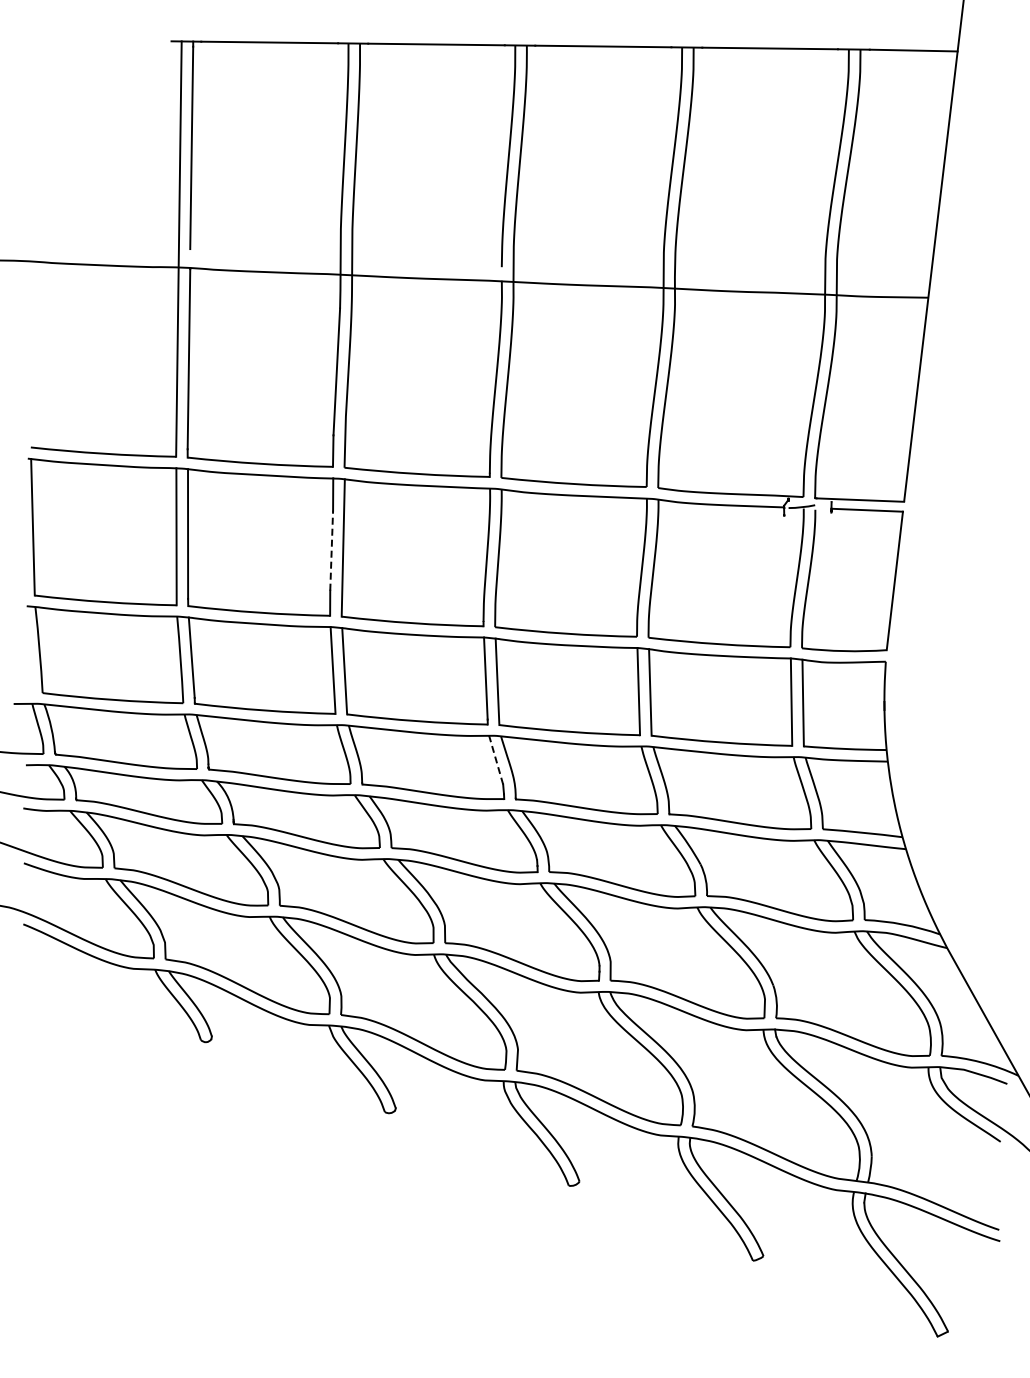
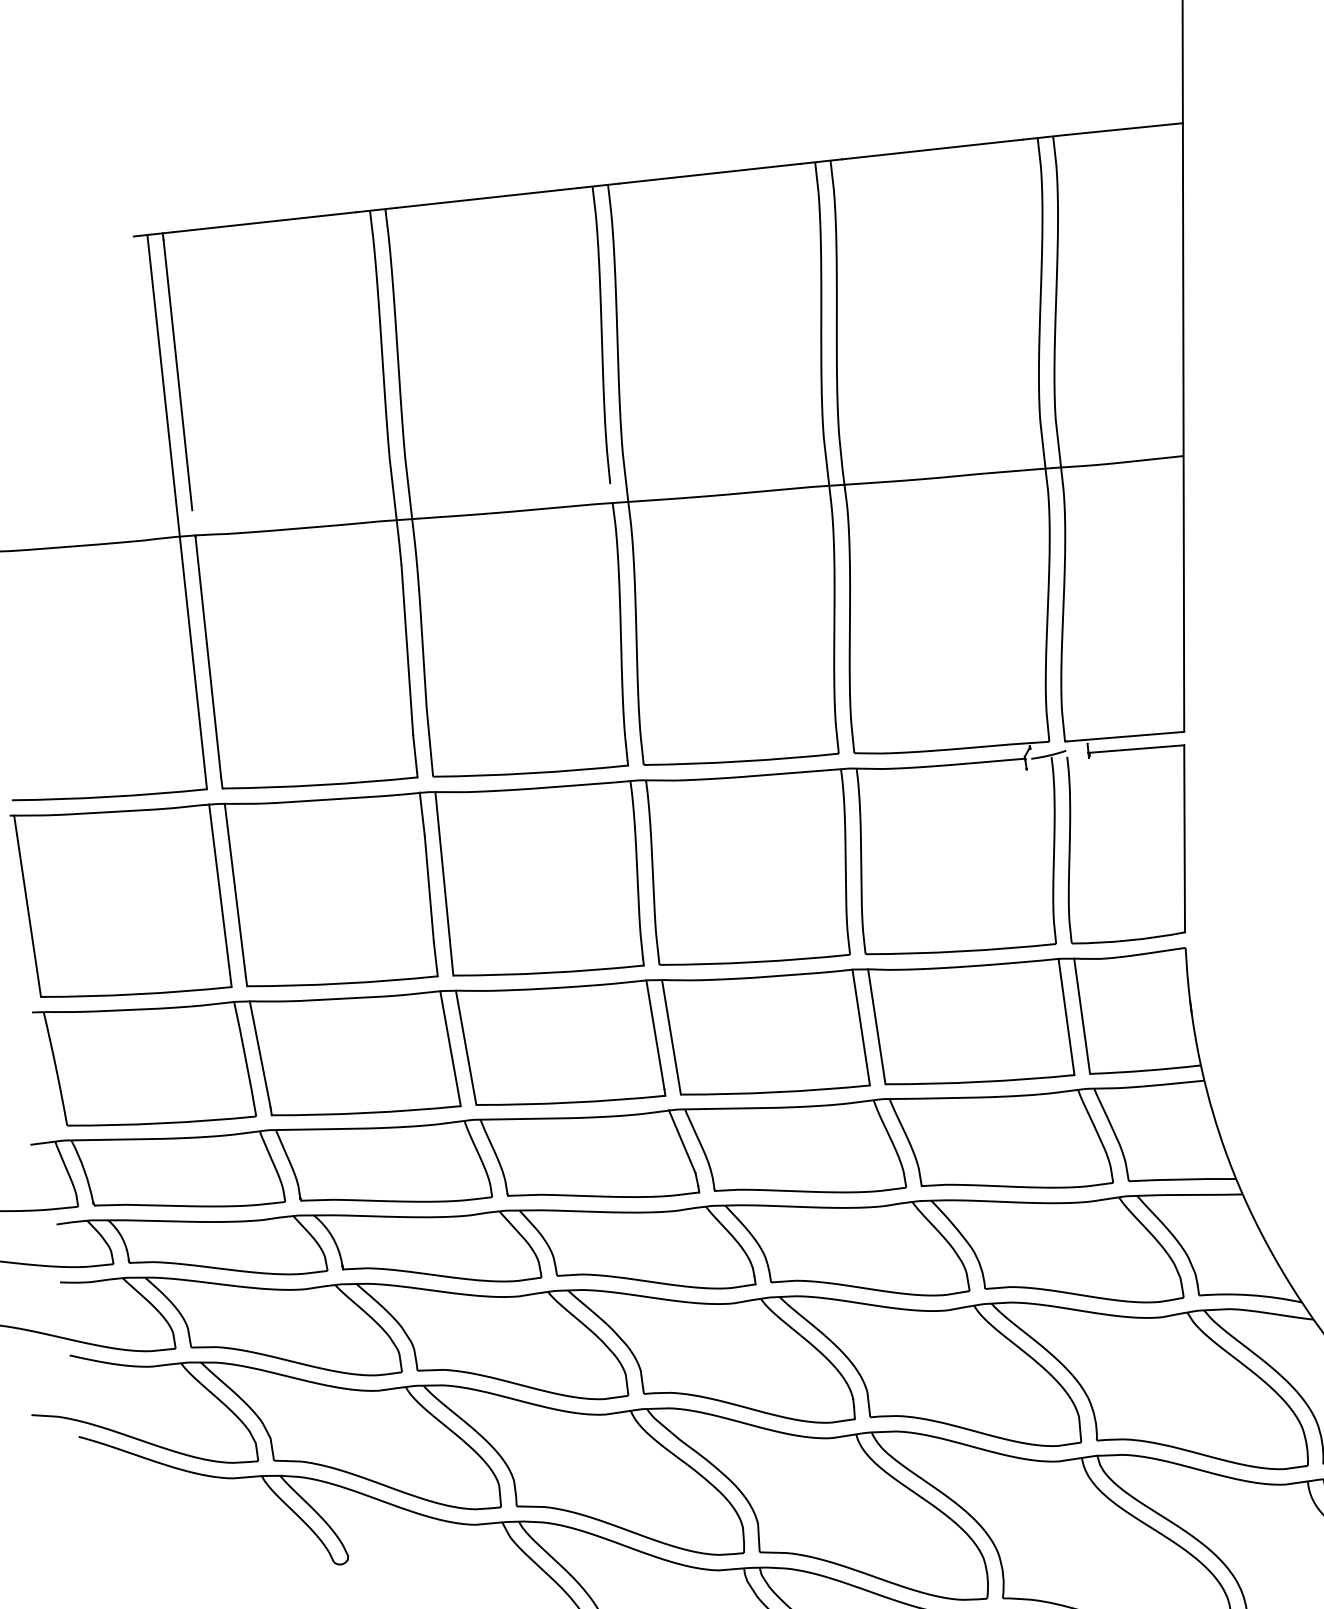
line: (331, 550) -> (429, 889), dashed -> solid
line: (495, 759) -> (681, 1141), dashed -> solid

